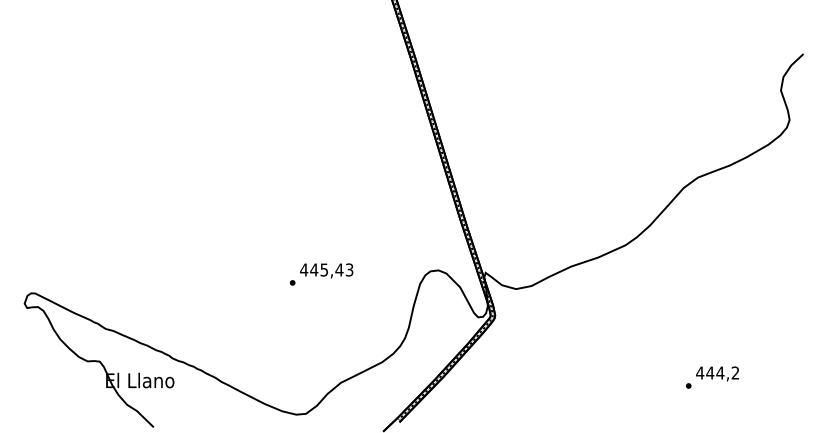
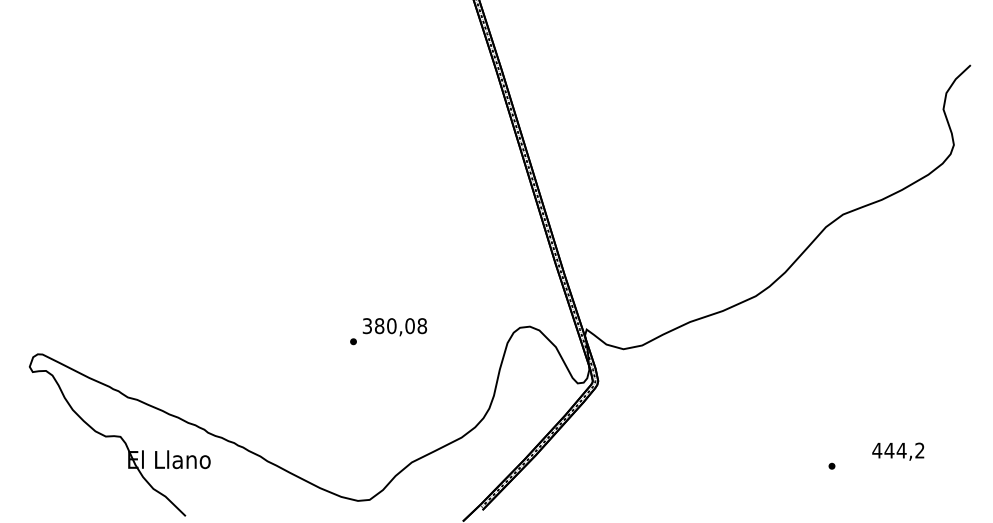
text: (326, 269) -> (394, 325), 445,43 -> 380,08
text: (717, 373) -> (898, 451), moved

